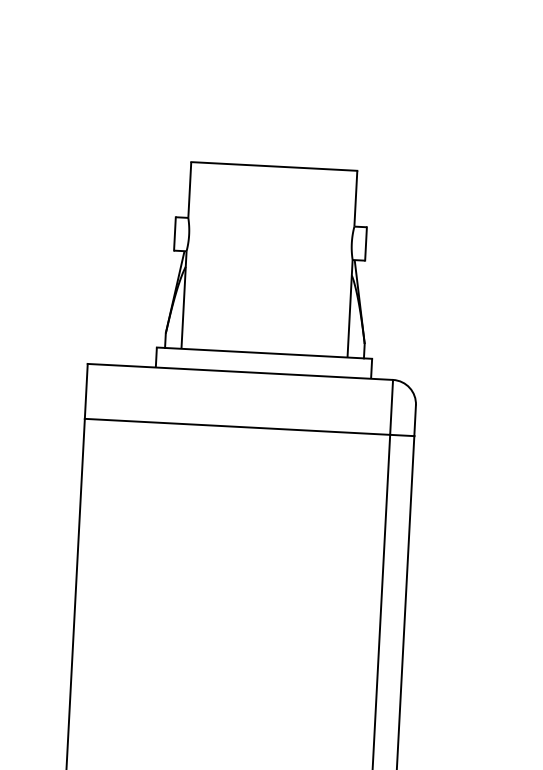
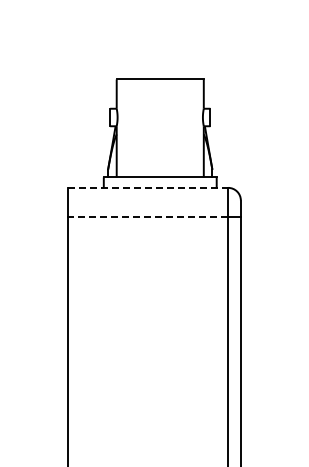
line: (241, 371) -> (148, 187), solid -> dashed
line: (236, 426) -> (147, 216), solid -> dashed

